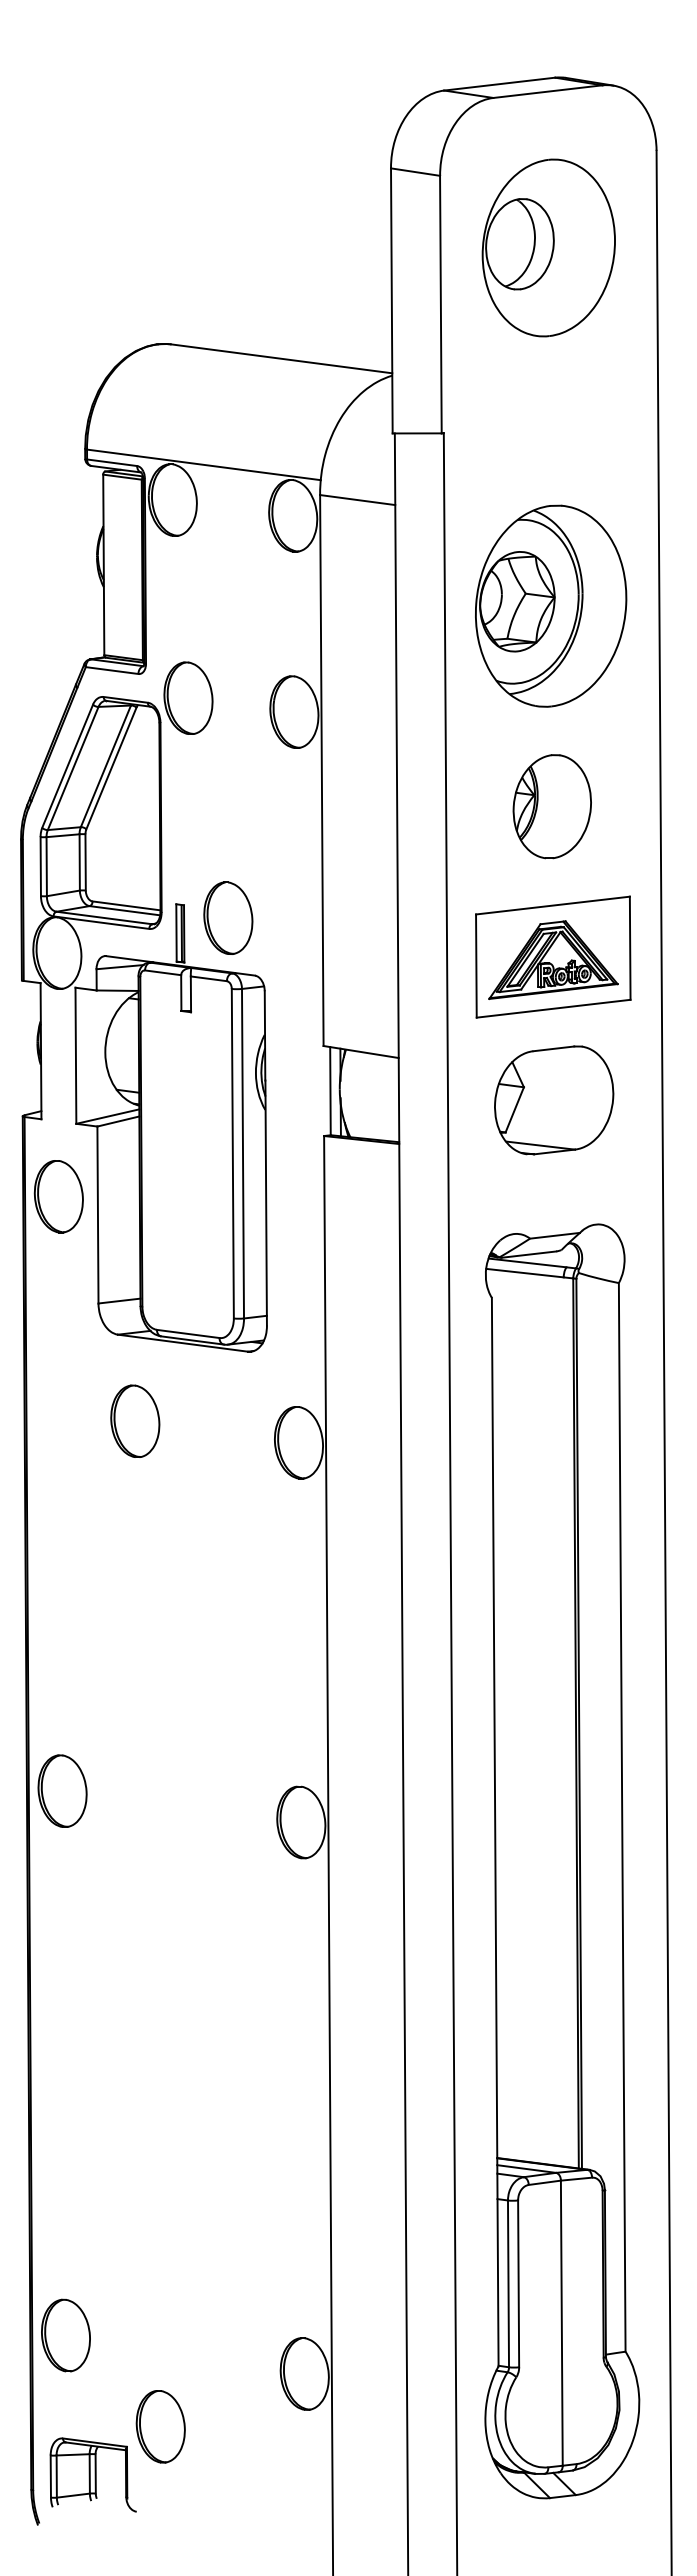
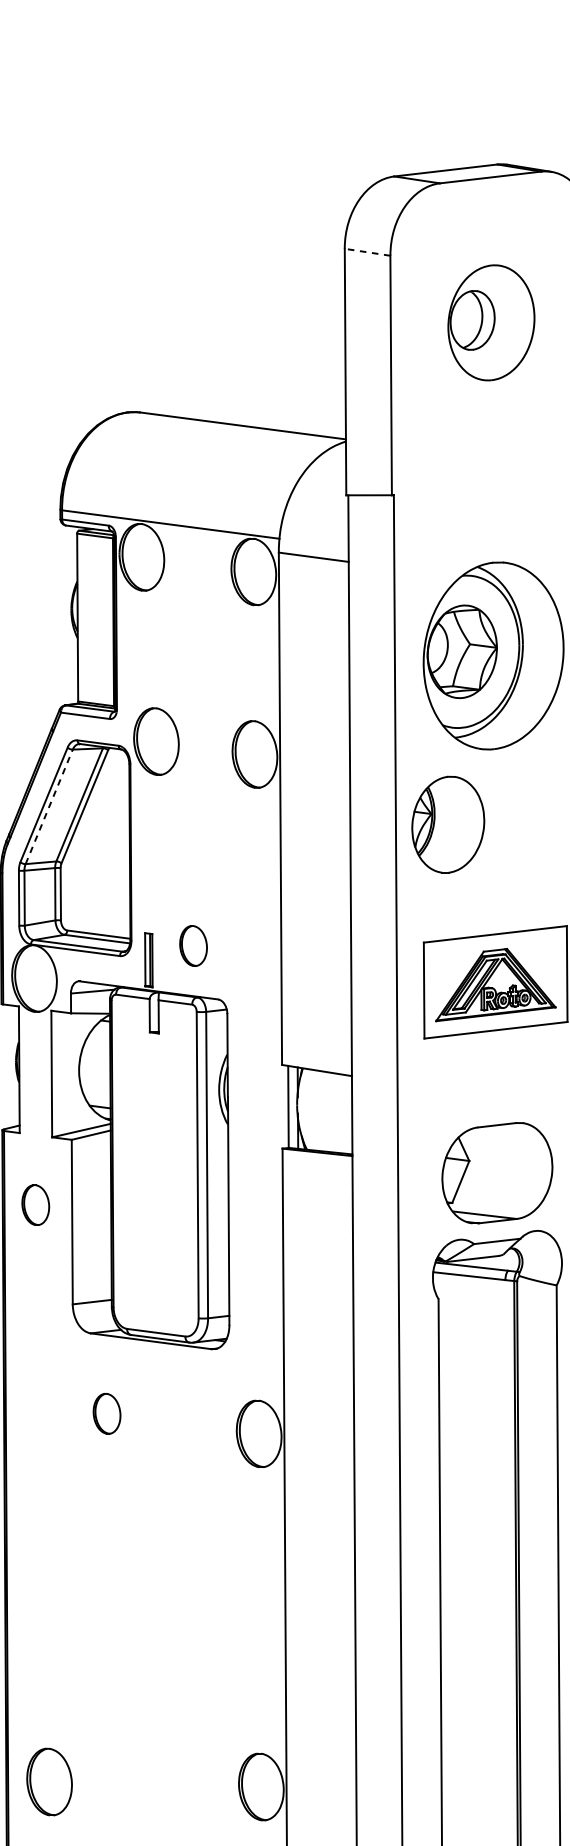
line: (415, 172) -> (367, 252), solid -> dashed
part: (548, 247) -> (491, 322), size x0.7
line: (73, 768) -> (49, 806), solid -> dashed
part: (551, 806) -> (447, 824), moved
part: (228, 917) -> (193, 945), size x0.6
part: (554, 1100) -> (497, 1173), moved
part: (58, 1196) -> (35, 1204), size x0.6
part: (135, 1420) -> (107, 1413), size x0.6
part: (62, 1790) -> (49, 1781), moved

